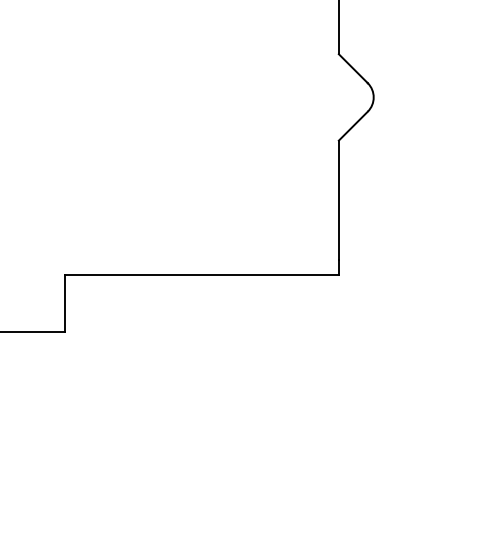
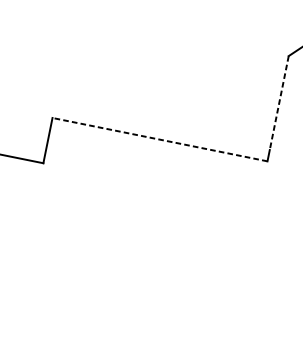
line: (338, 200) -> (278, 103), solid -> dashed
line: (202, 274) -> (160, 139), solid -> dashed

